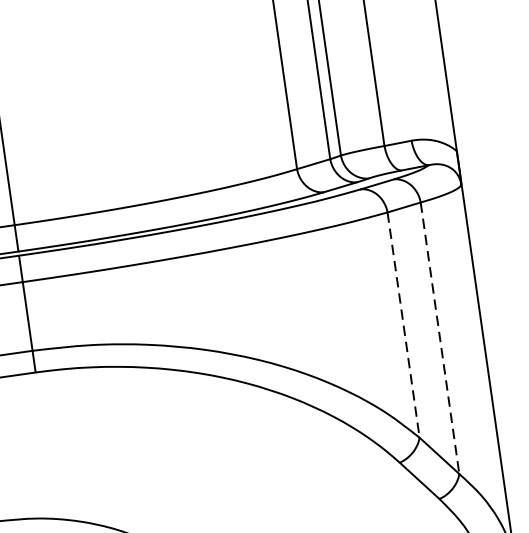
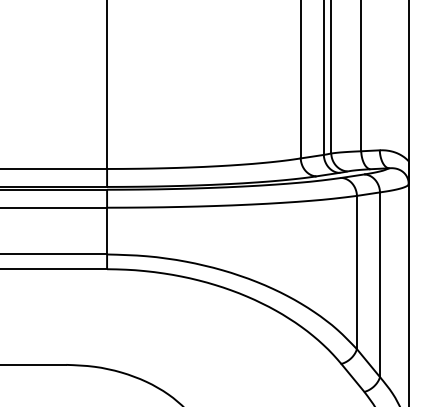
line: (402, 325) -> (356, 272), dashed -> solid
line: (440, 339) -> (380, 285), dashed -> solid

